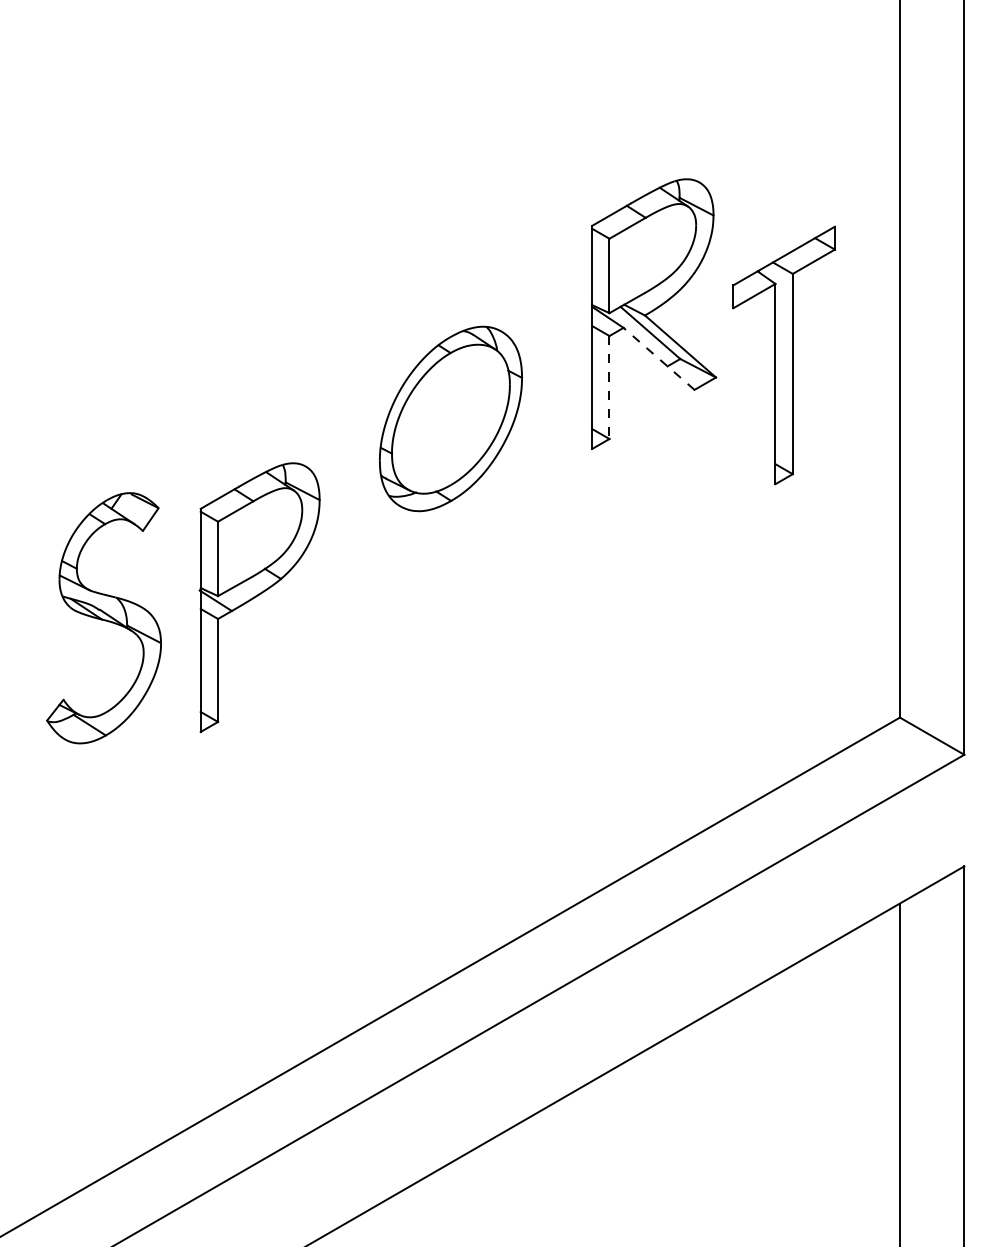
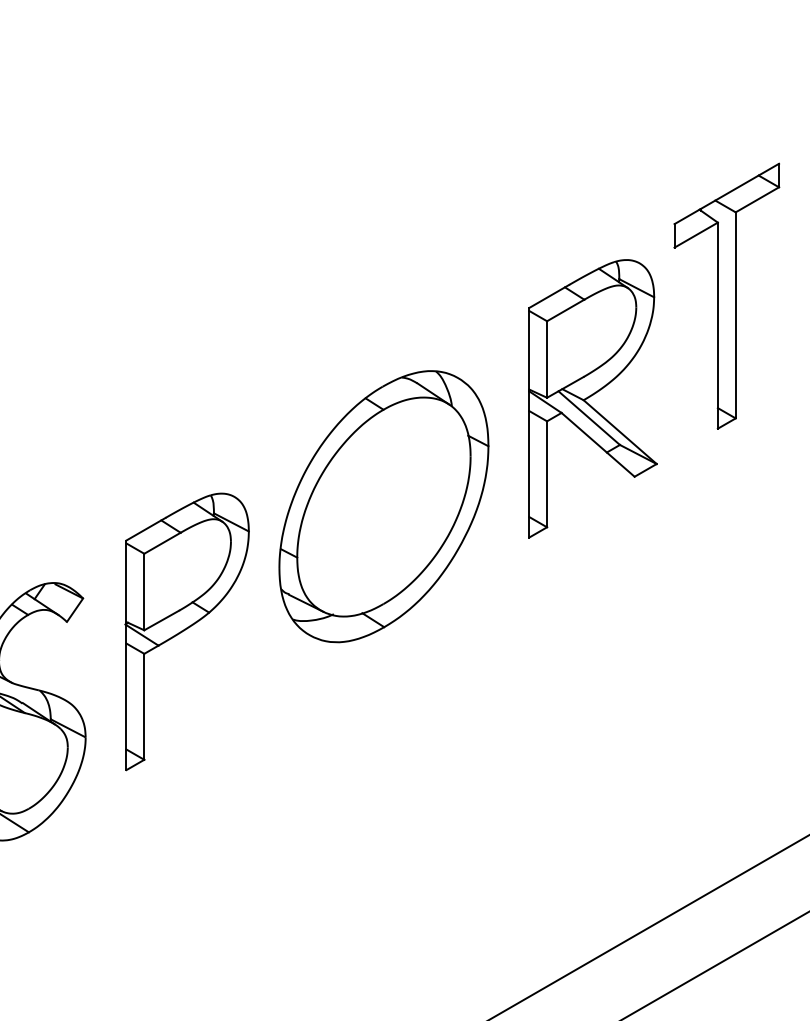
part: (784, 355) -> (727, 296), moved
line: (658, 358) -> (597, 444), dashed -> solid
line: (609, 388) -> (547, 475), dashed -> solid
part: (450, 418) -> (383, 506), size x1.43
part: (259, 597) -> (186, 631), moved

